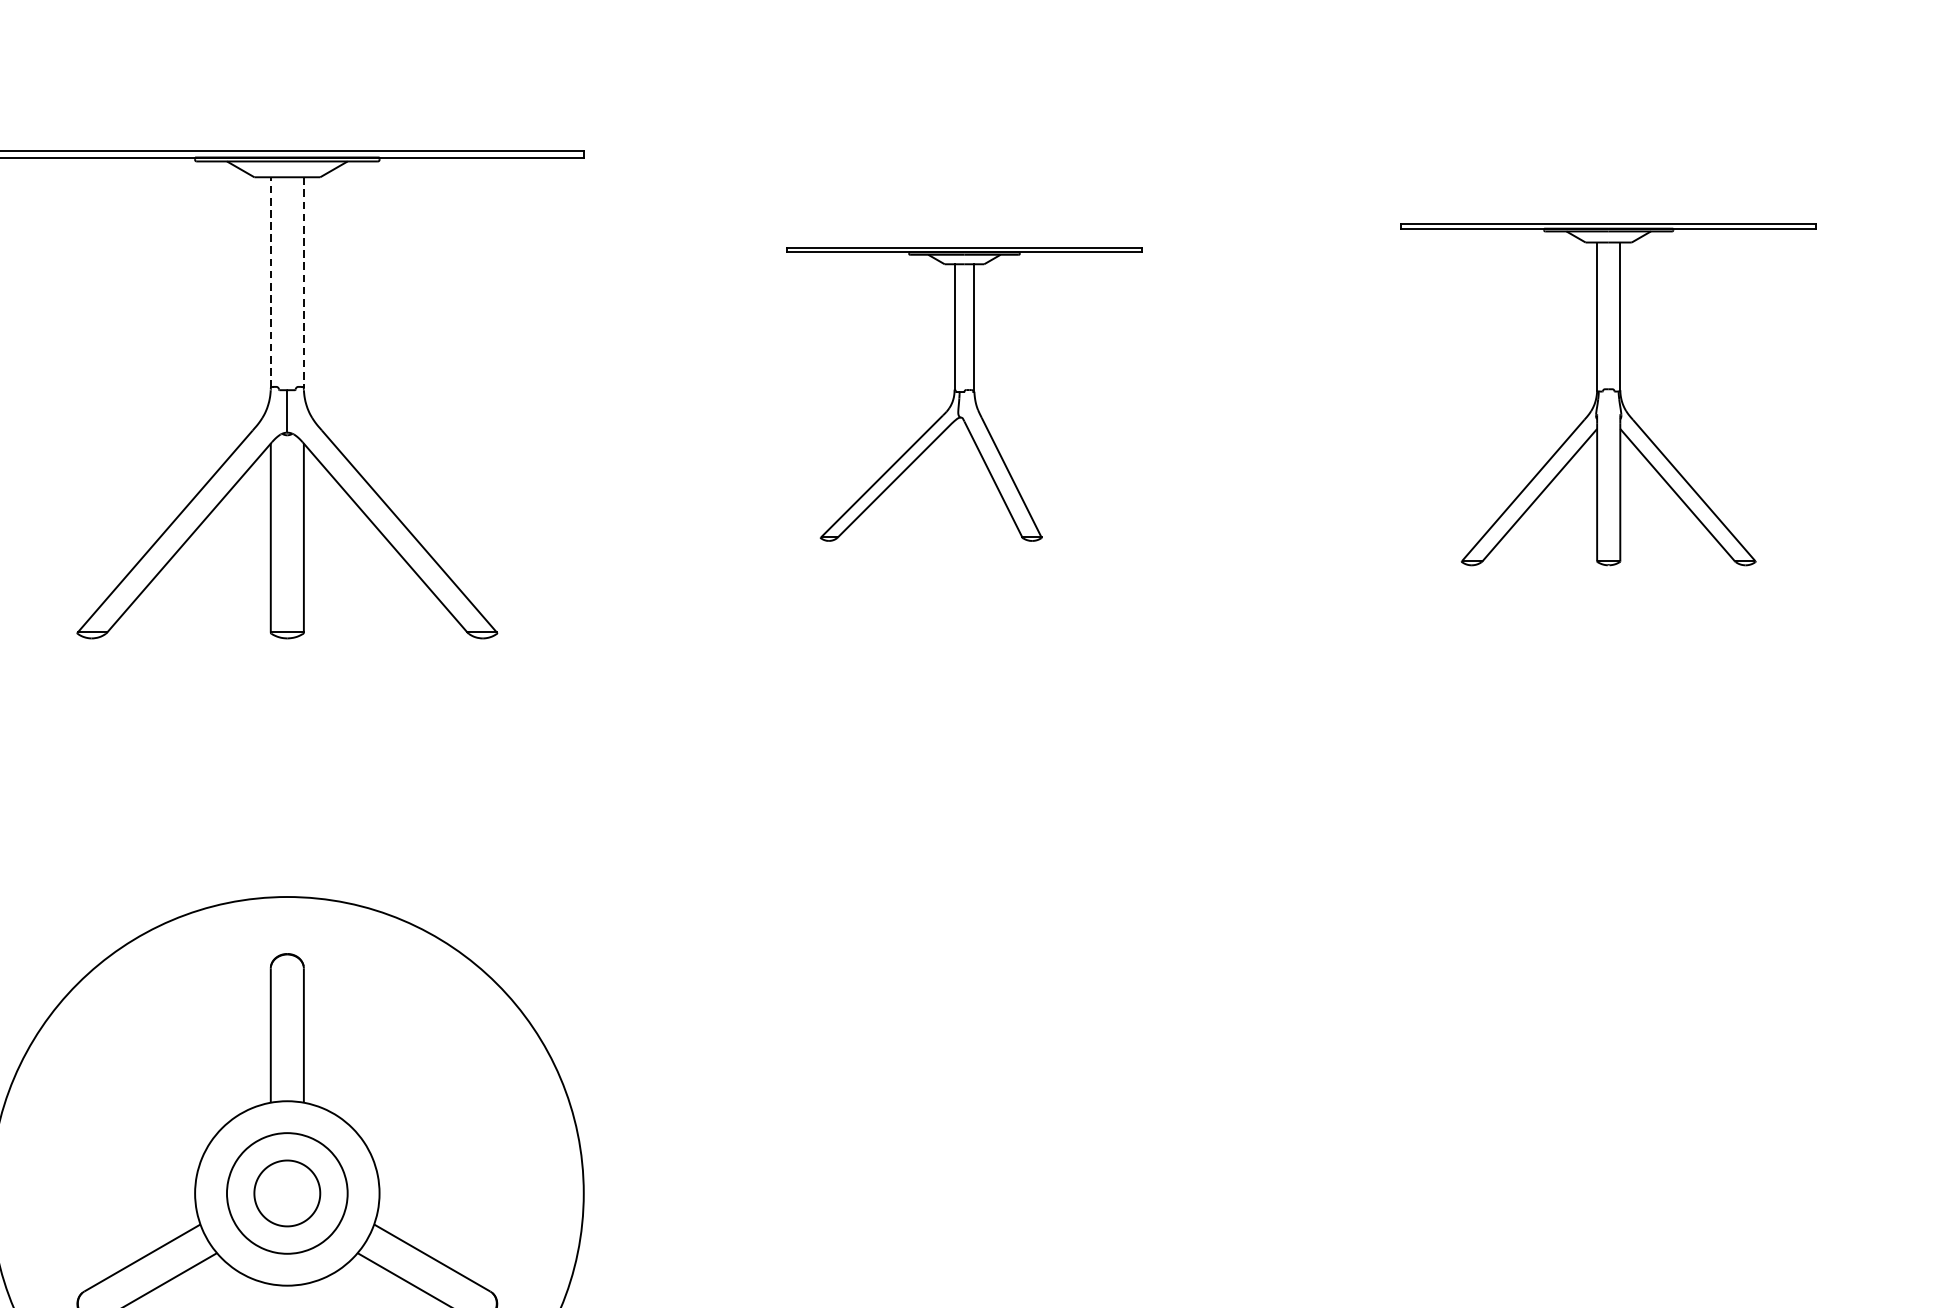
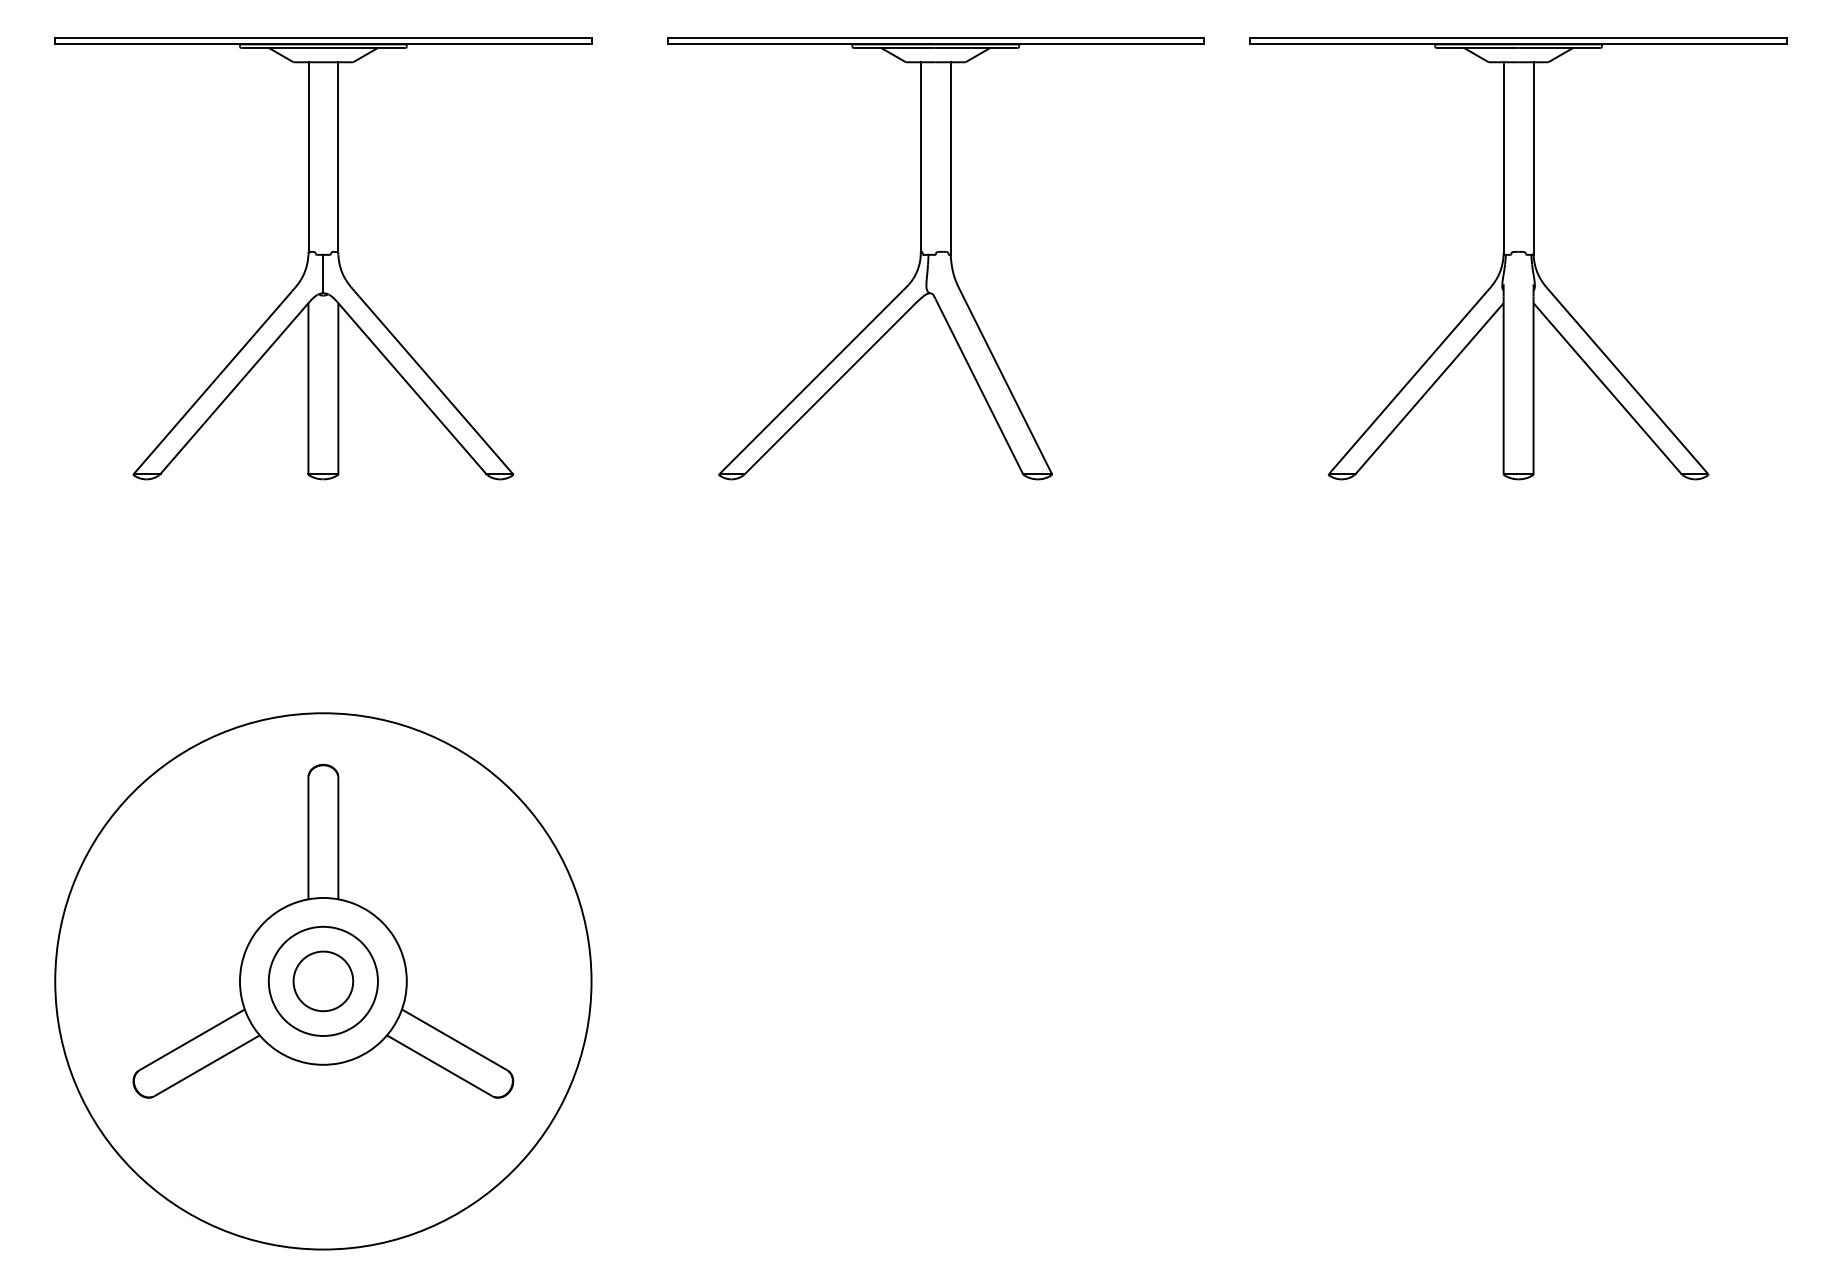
line: (270, 282) -> (308, 157), dashed -> solid
line: (304, 283) -> (338, 158), dashed -> solid
part: (964, 394) -> (935, 258), size x1.67
part: (1608, 394) -> (1518, 258), size x1.43

